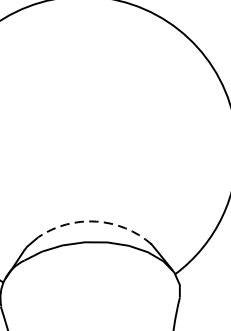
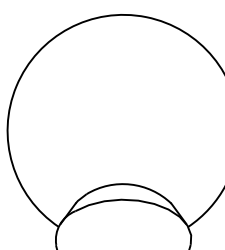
arc: (95, 221) -> (130, 184), dashed -> solid

